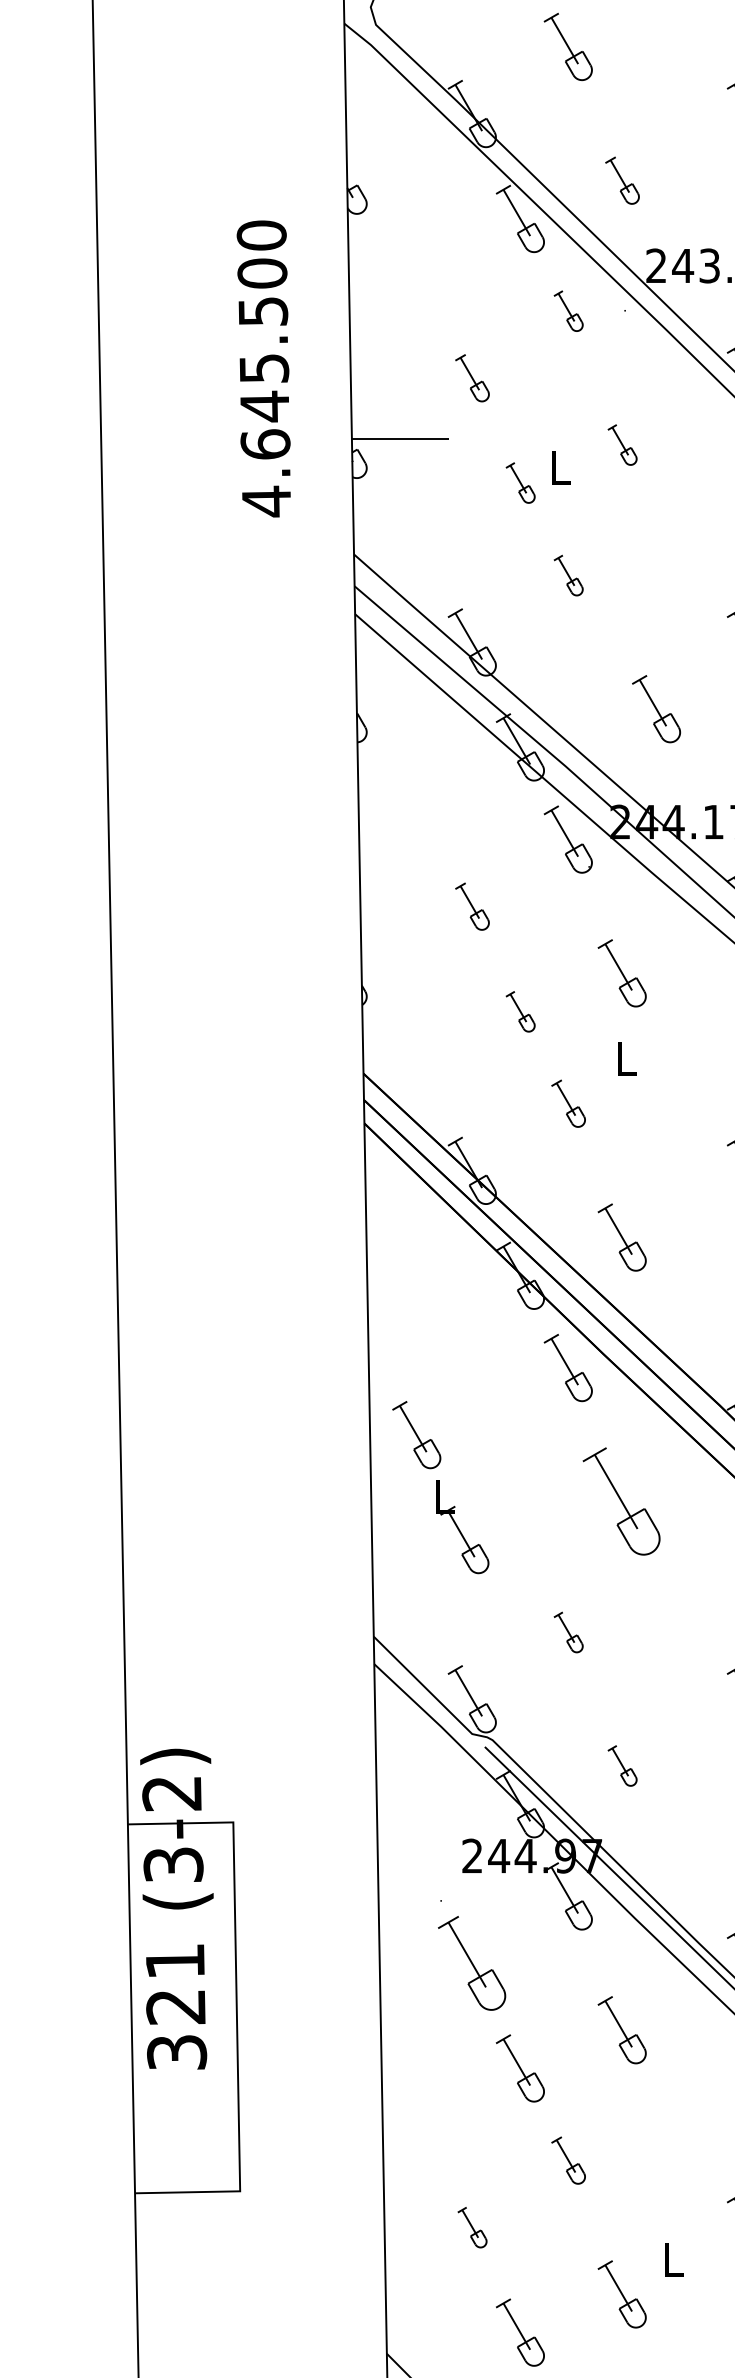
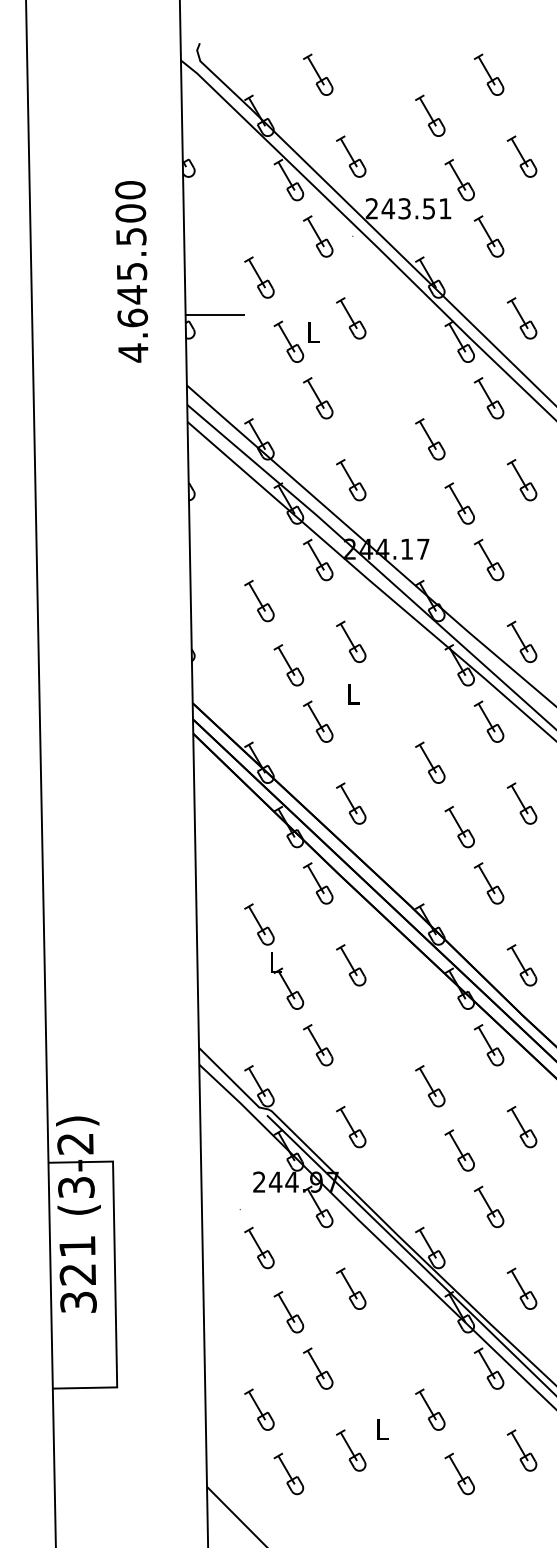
part: (622, 180) -> (351, 156), size x1.43
part: (569, 311) -> (318, 236), size x1.67
part: (472, 378) -> (259, 277), size x1.43
part: (622, 445) -> (351, 318), size x1.67
part: (519, 482) -> (288, 341), size x1.67
part: (569, 575) -> (318, 398), size x1.67
part: (657, 709) -> (351, 480), moved
part: (472, 905) -> (259, 600), size x1.43
part: (519, 1012) -> (288, 665), size x1.67
part: (569, 1103) -> (318, 721), size x1.43
part: (441, 1487) -> (274, 956), moved
part: (622, 1502) -> (351, 965), size x0.62
part: (569, 1632) -> (318, 1045), size x1.67
part: (622, 1765) -> (351, 1126), size x1.67
part: (472, 1962) -> (259, 1247), size x0.71
part: (569, 2160) -> (318, 1368), size x1.43
part: (472, 2227) -> (259, 1409), size x1.67

